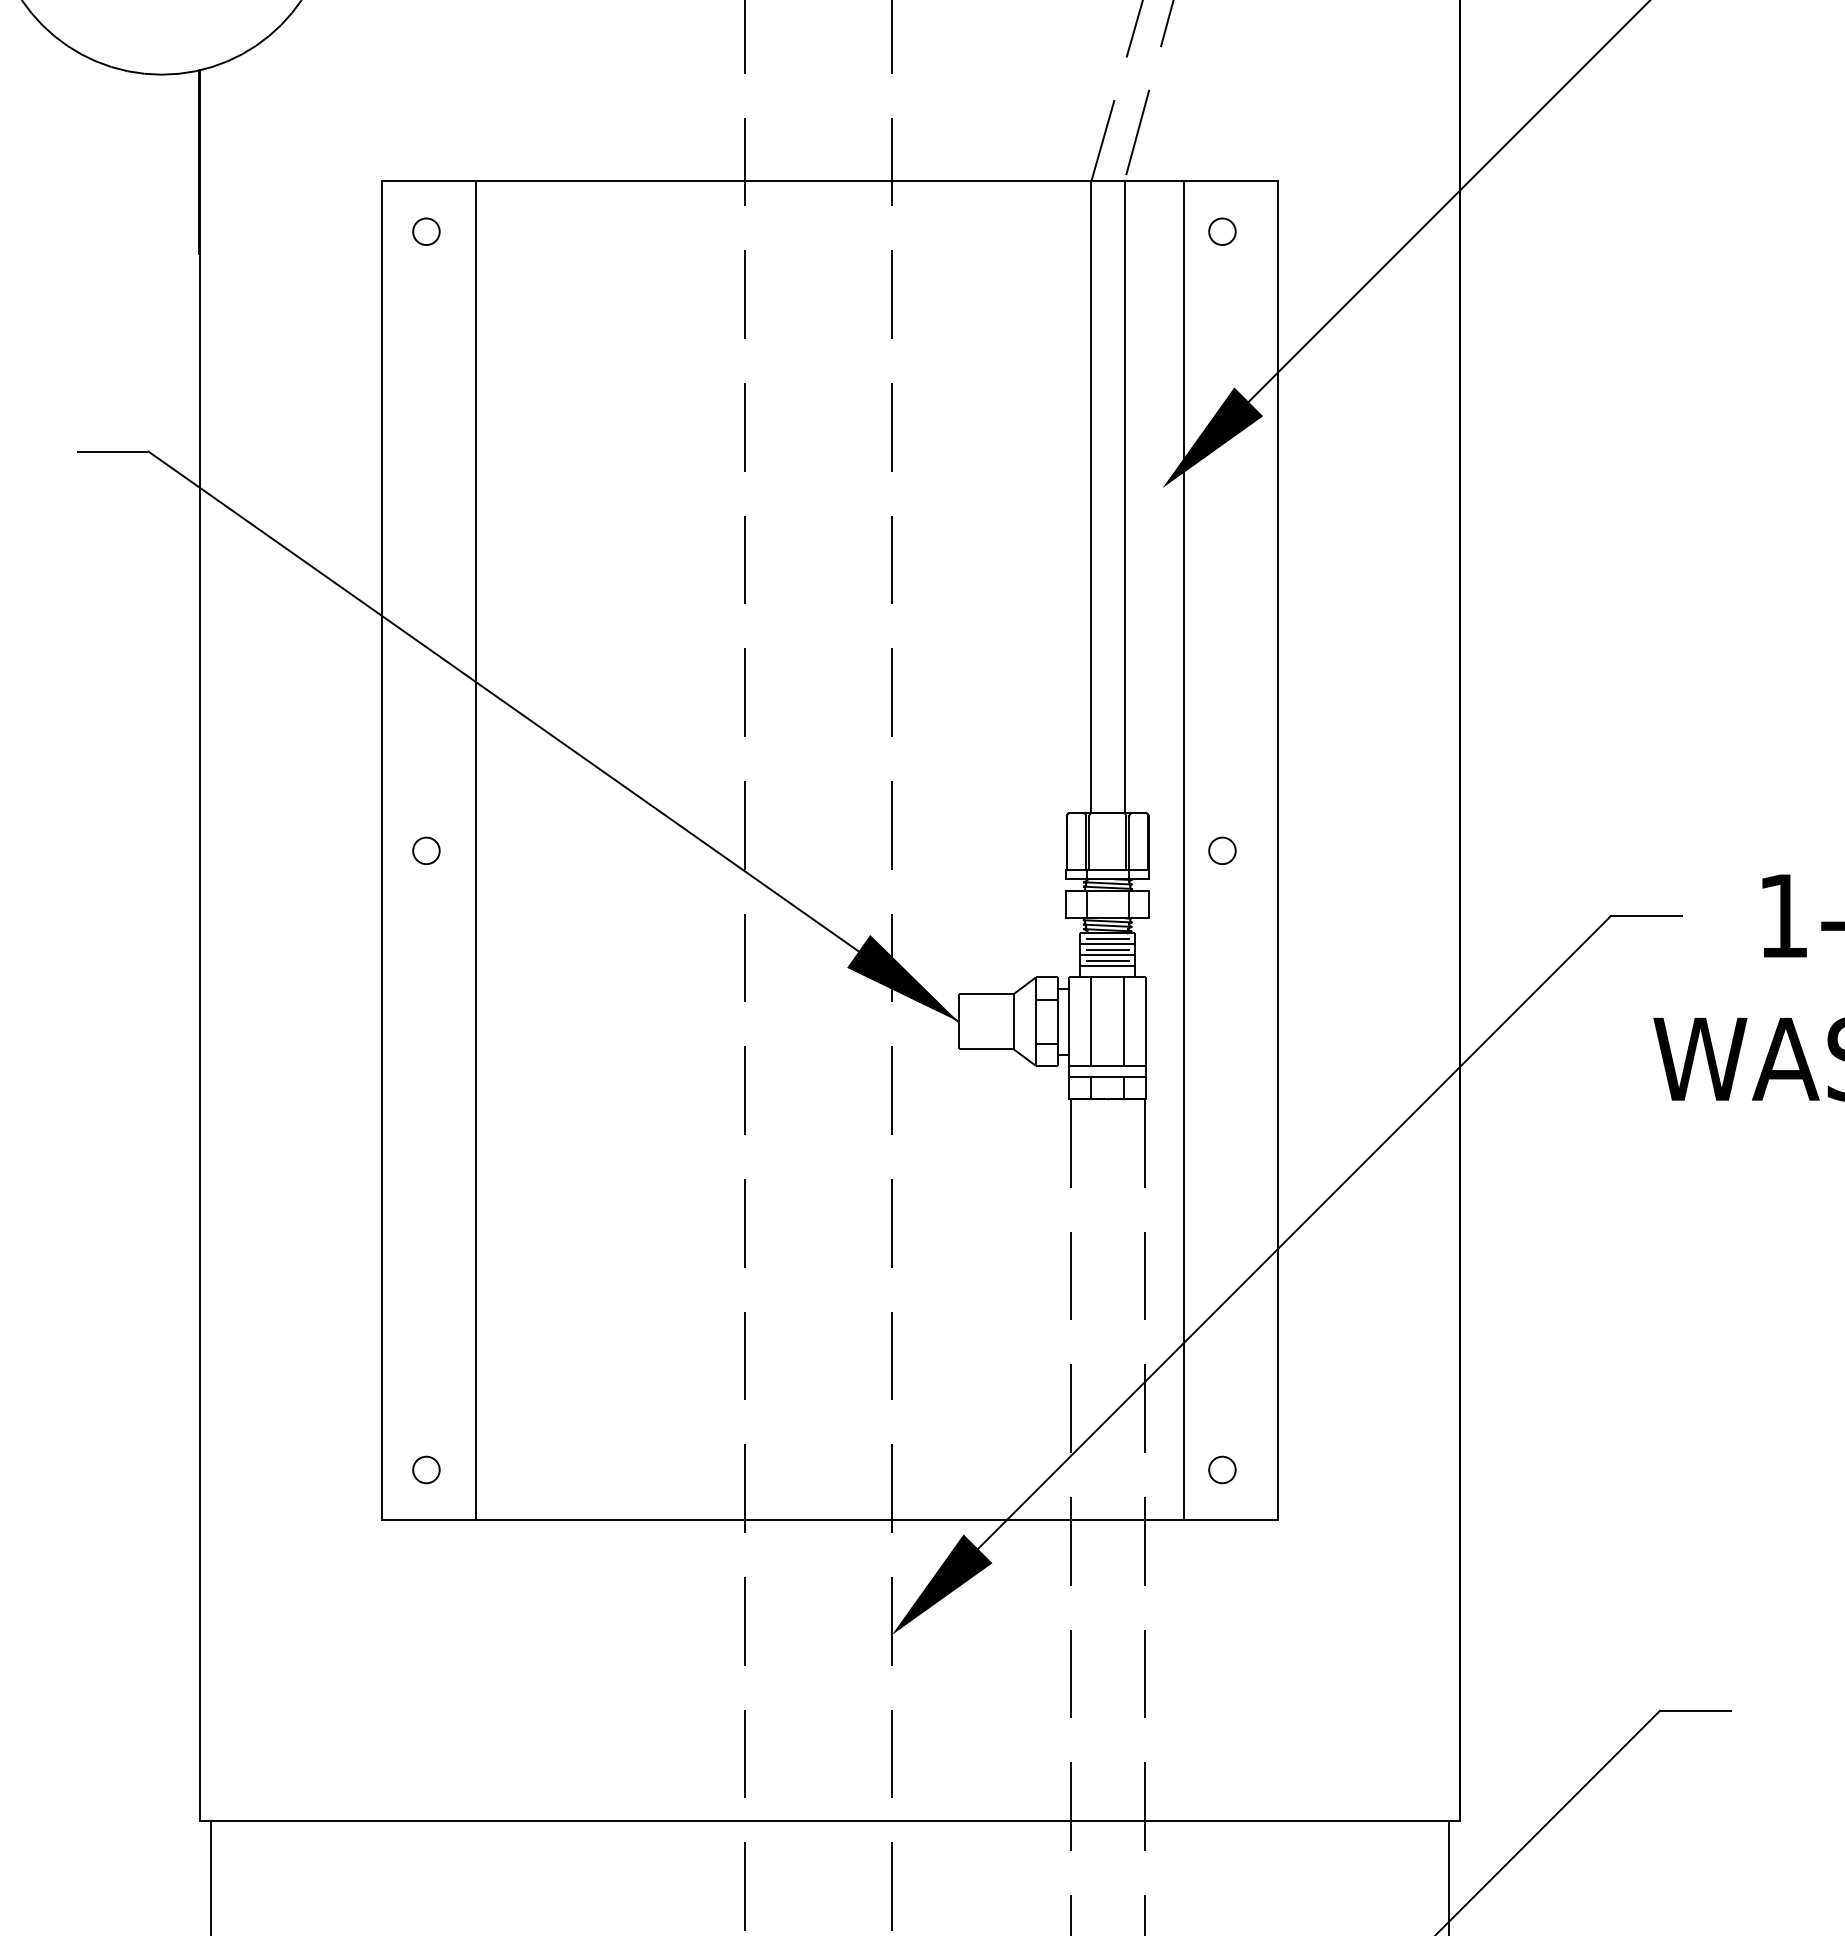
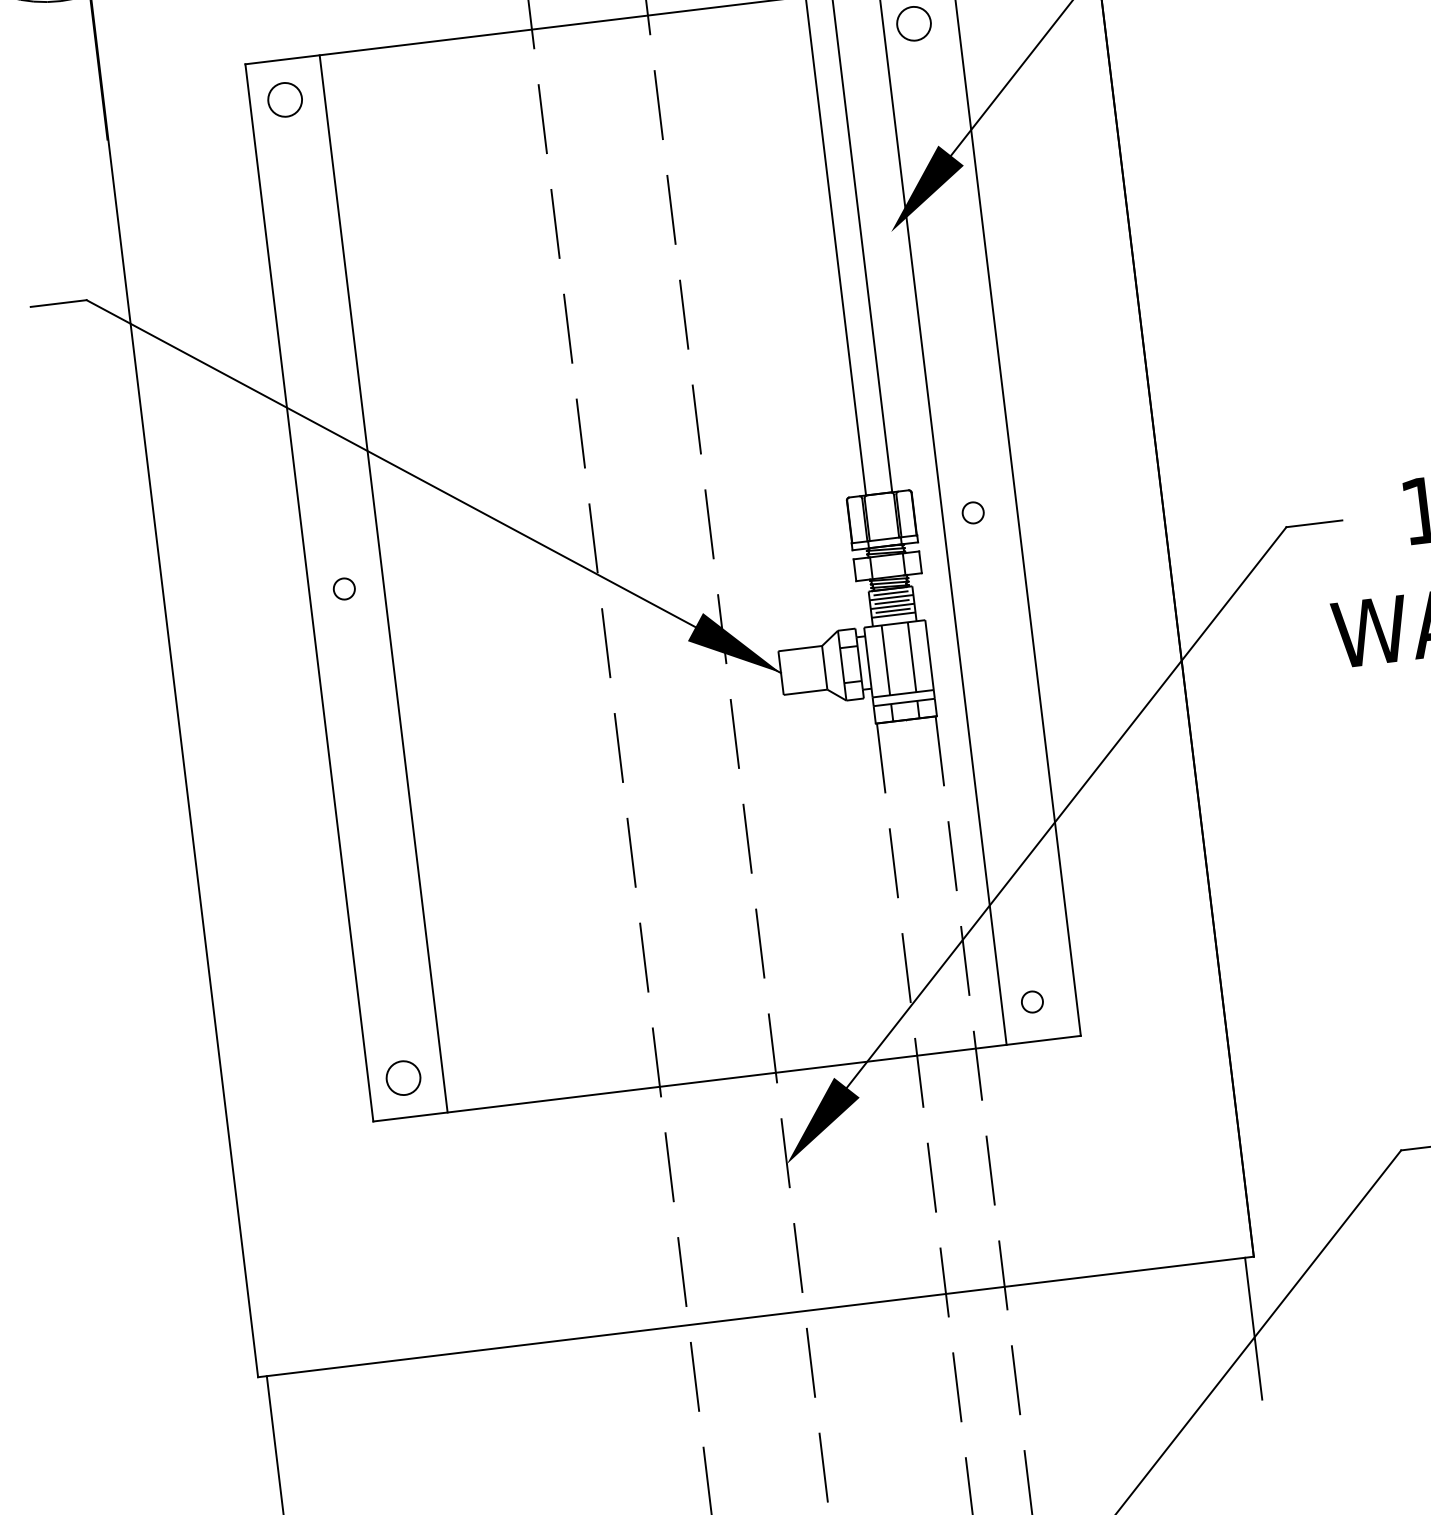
circle: (426, 231) -> (285, 99), size x1.6
circle: (1222, 231) -> (914, 23), size x1.6
circle: (426, 1469) -> (403, 1077), size x1.6

